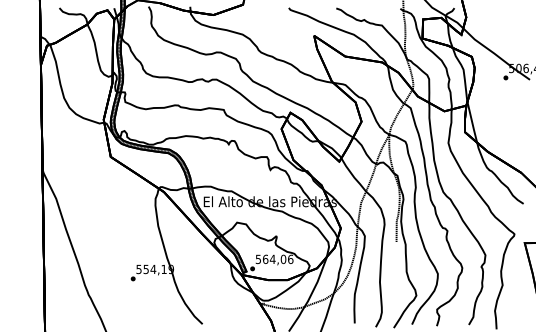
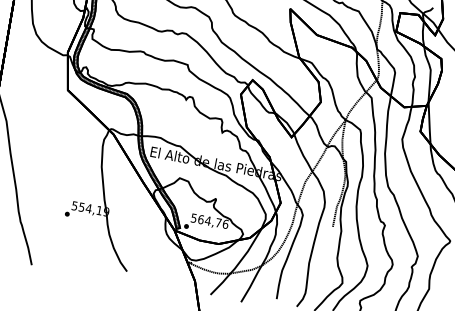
text: (283, 259) -> (218, 223), 564,06 -> 564,76

